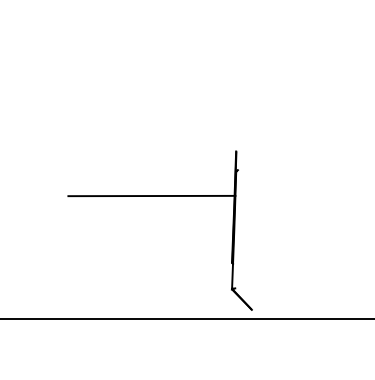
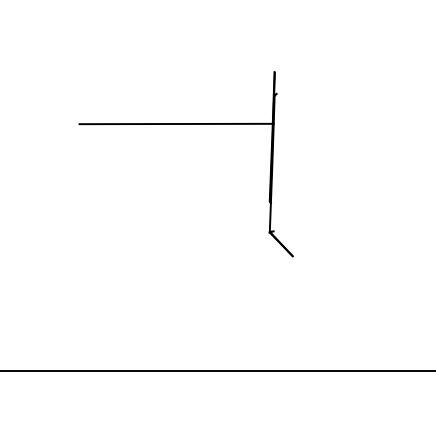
part: (159, 196) -> (185, 124), moved

